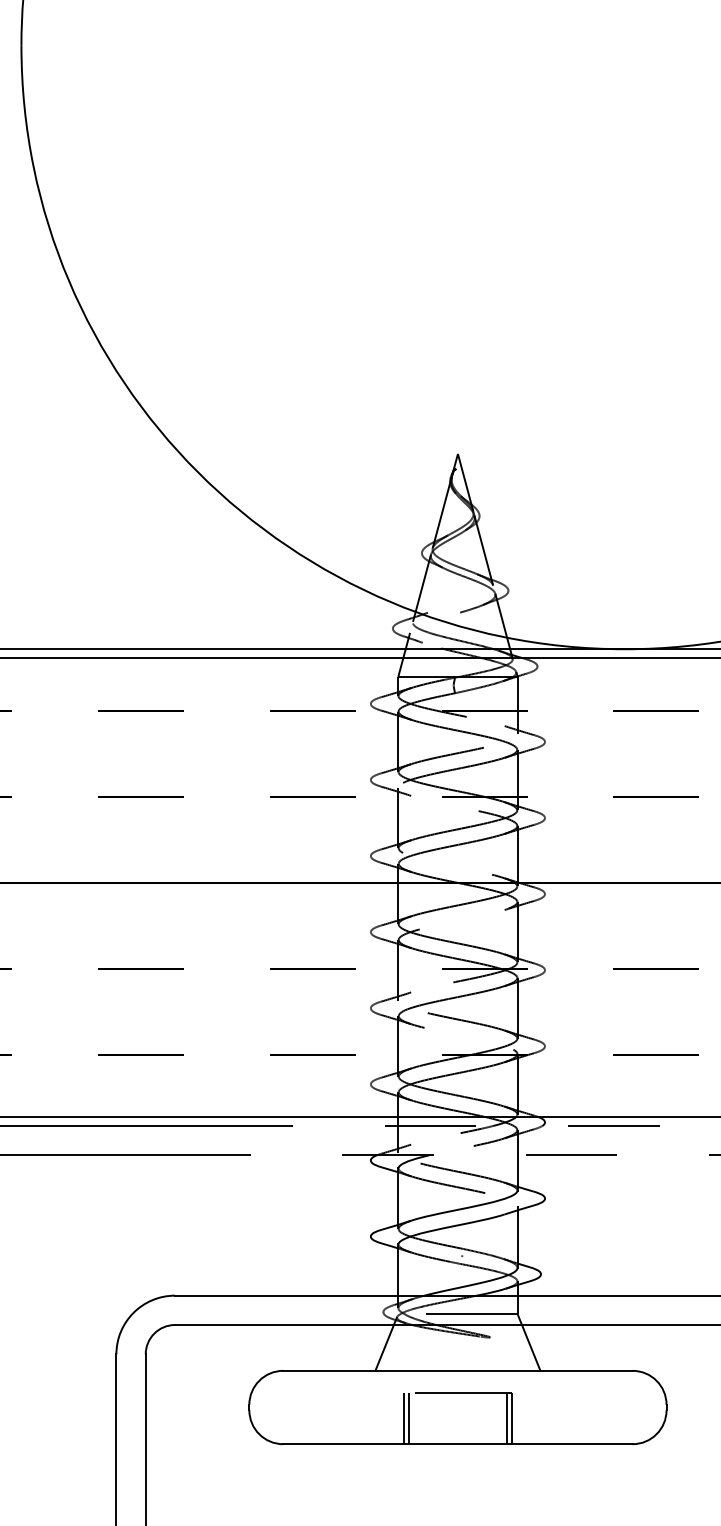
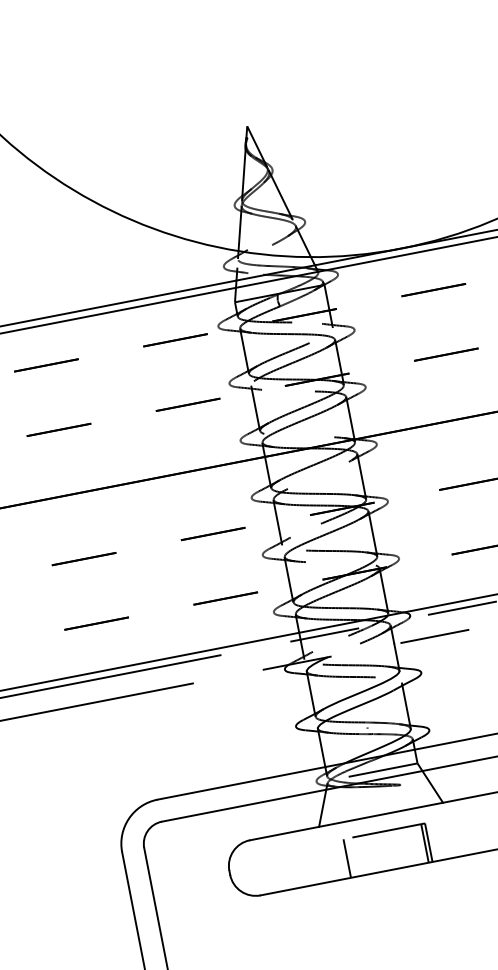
line: (408, 1418) -> (350, 857), removed

